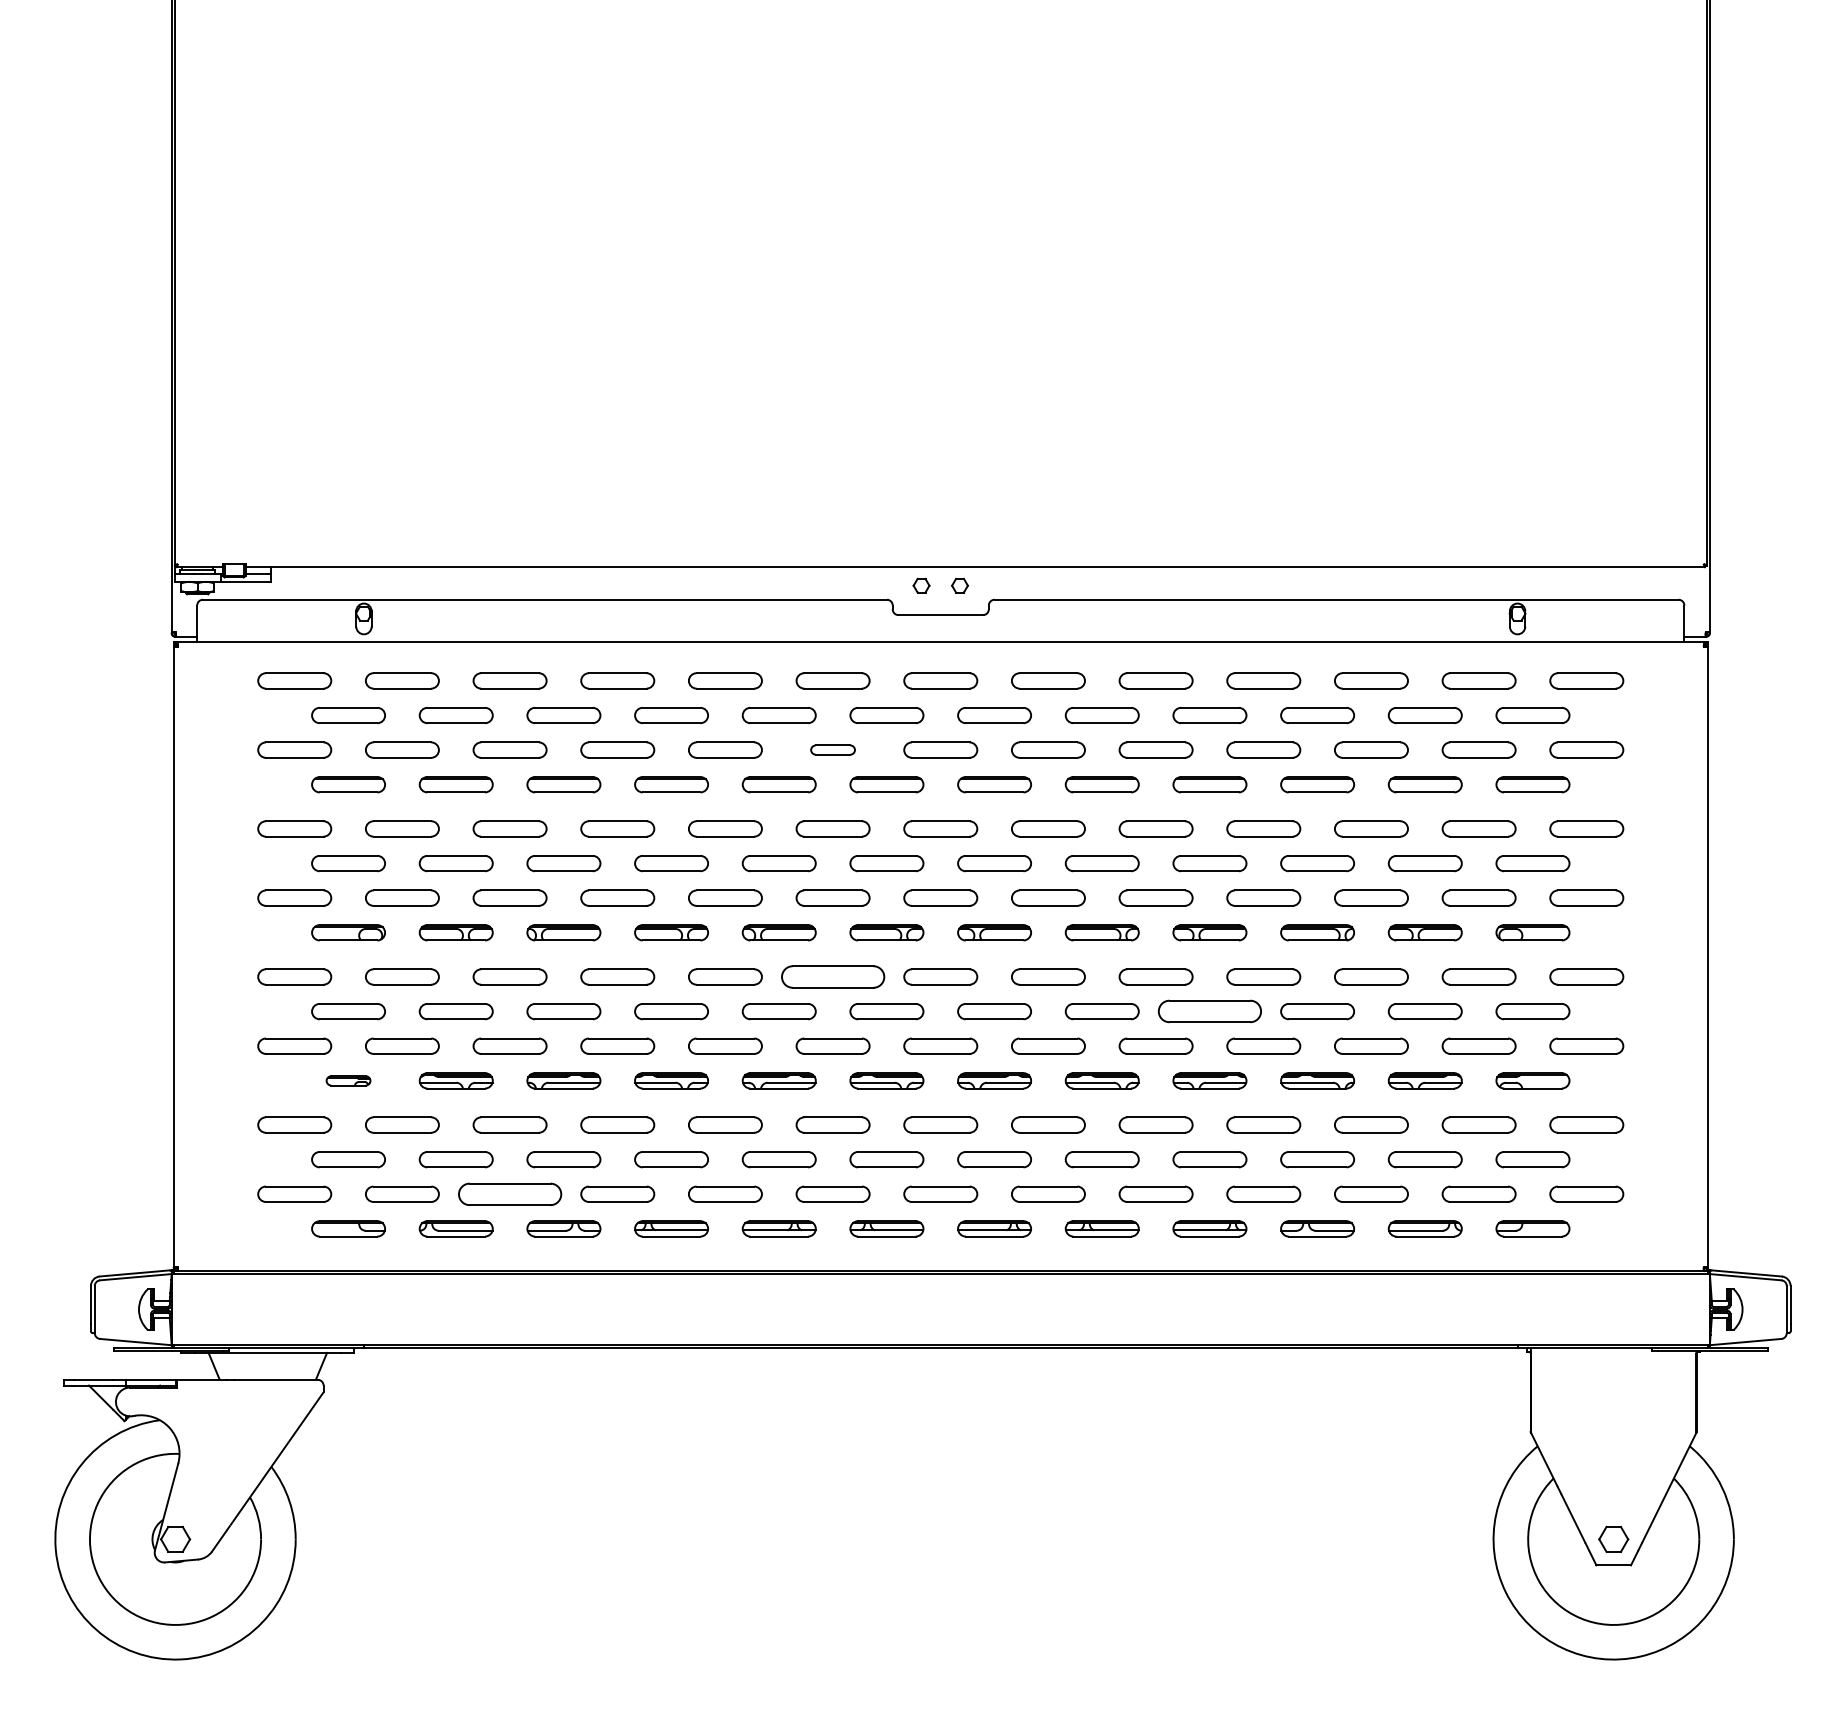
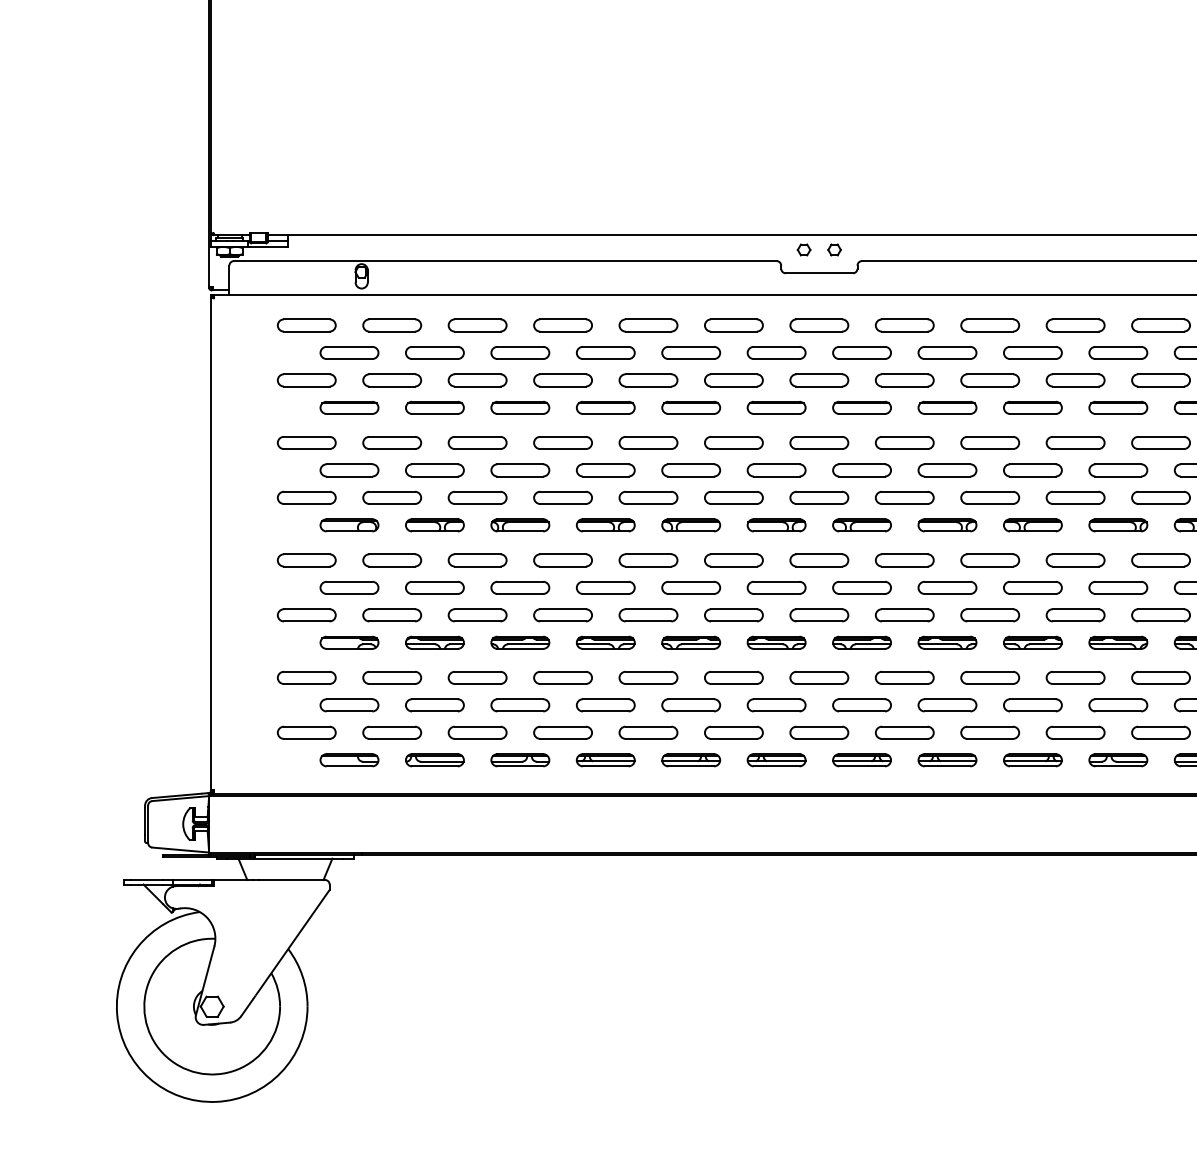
part: (832, 749) -> (733, 379), size x1.67
part: (832, 976) -> (733, 560), size x0.71
part: (1209, 1011) -> (1032, 587), size x0.71
part: (348, 1080) -> (349, 642), size x1.67
part: (509, 1193) -> (477, 732), size x0.71

